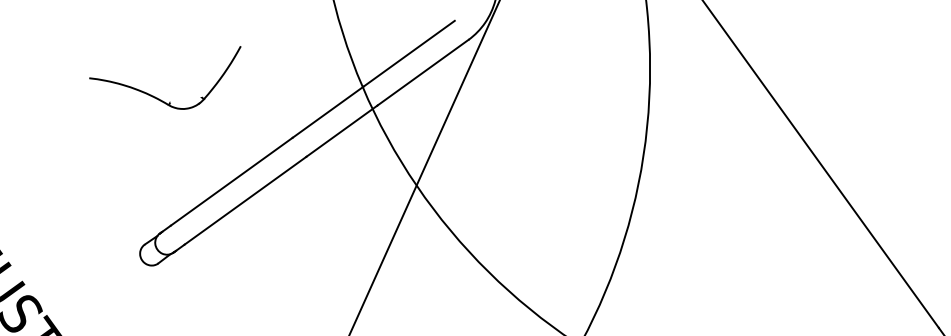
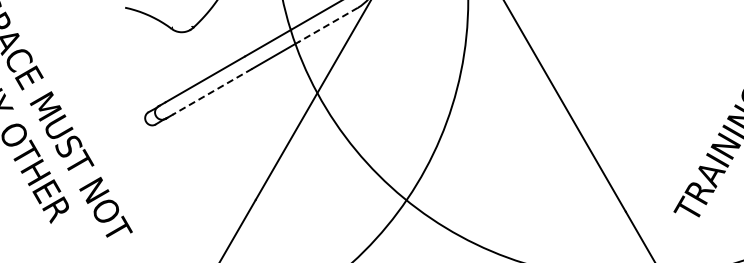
line: (421, 73) -> (327, 25), solid -> dashed
line: (245, 200) -> (212, 91), solid -> dashed

